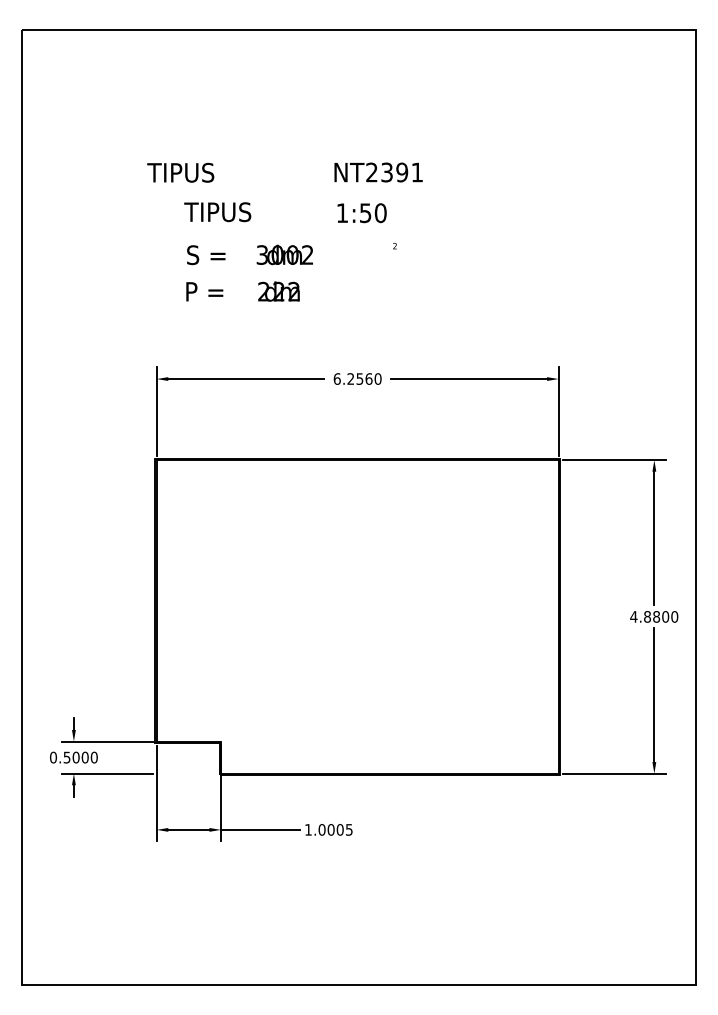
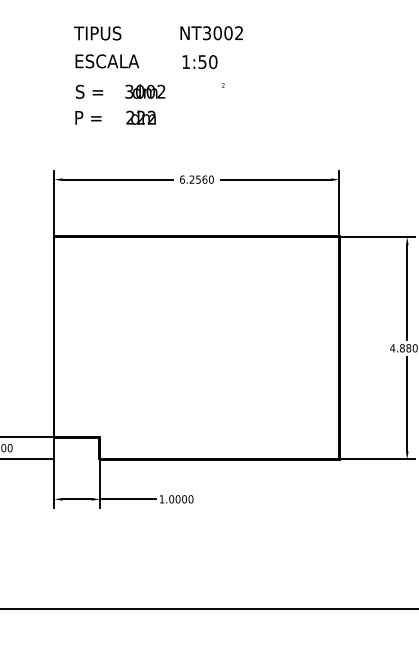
text: (180, 172) -> (97, 33), moved
text: (394, 172) -> (223, 33), NT2391 -> NT3002
text: (230, 212) -> (106, 61), TIPUS -> ESCALA
text: (348, 829) -> (190, 499), 1.0005 -> 1.0000

